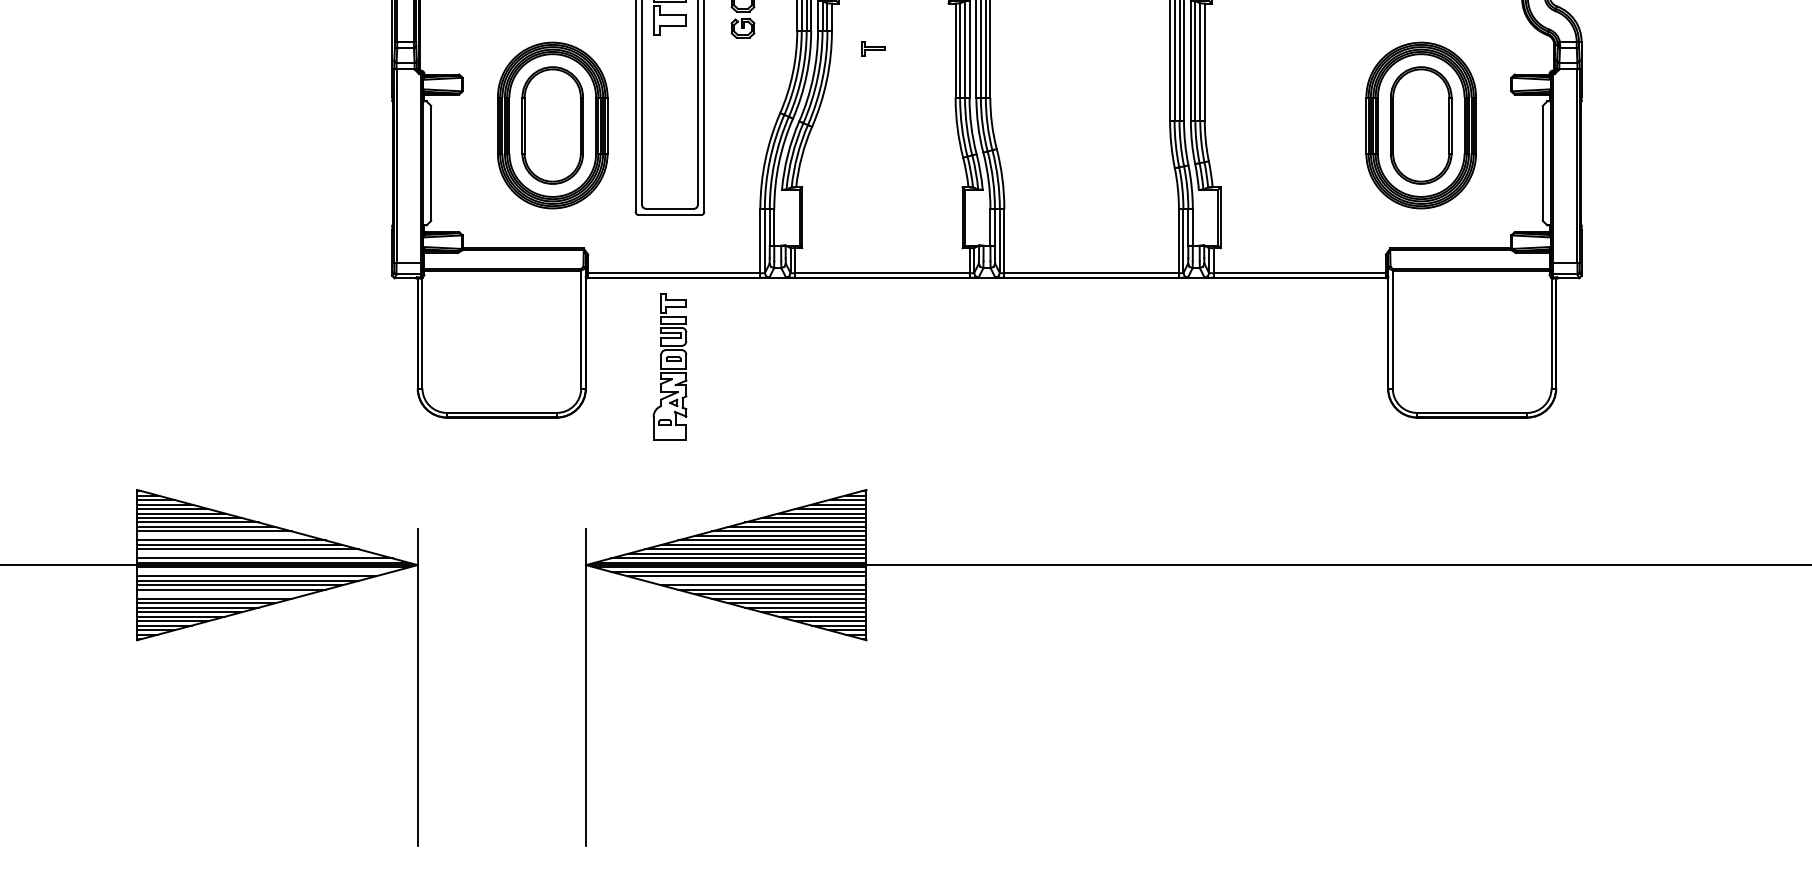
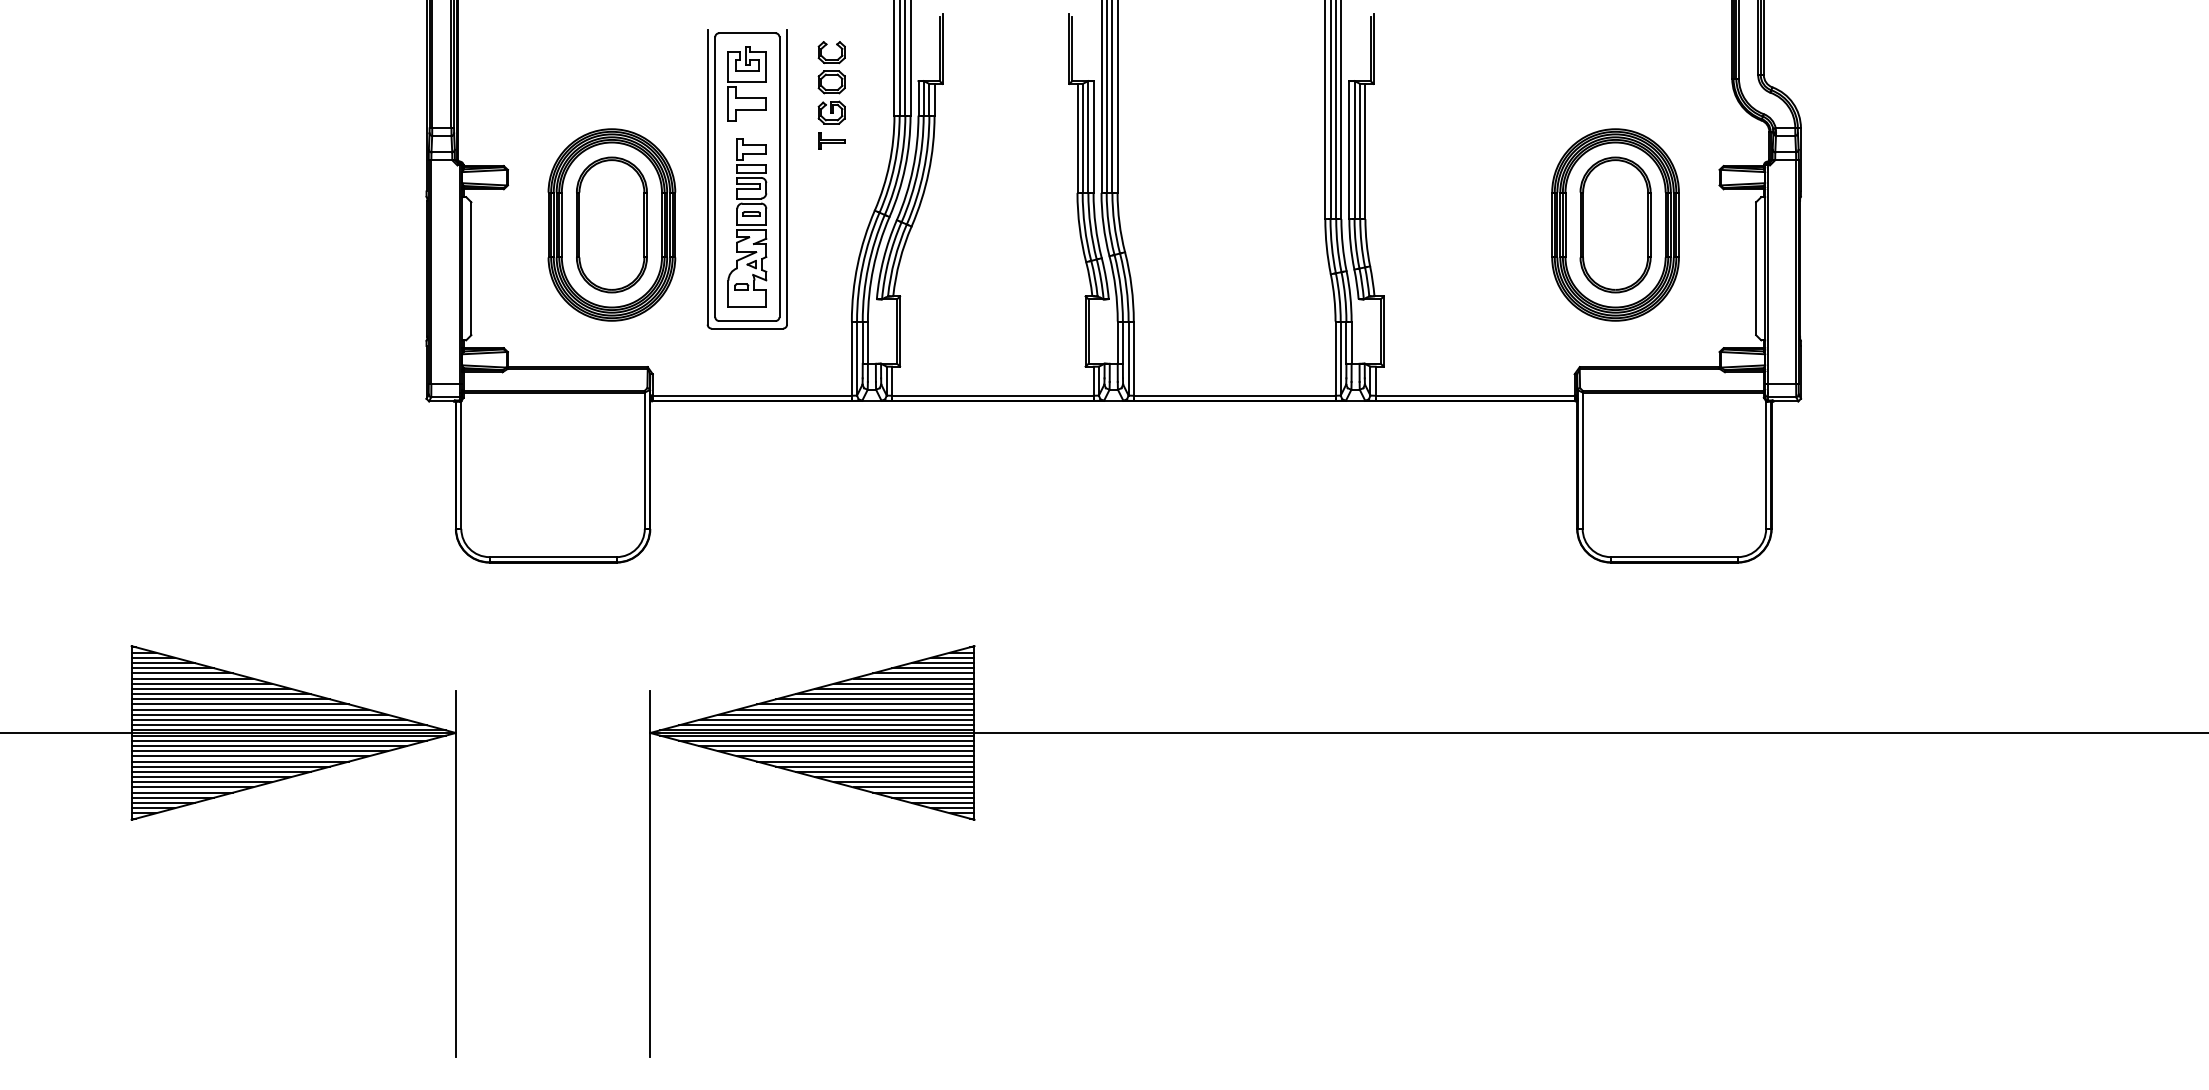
part: (873, 48) -> (831, 140), moved
part: (670, 366) -> (747, 222), moved
line: (222, 536) -> (230, 699), added
line: (256, 554) -> (269, 720), added
line: (264, 571) -> (278, 740), added
line: (755, 581) -> (846, 751), added
line: (222, 594) -> (230, 766), added

